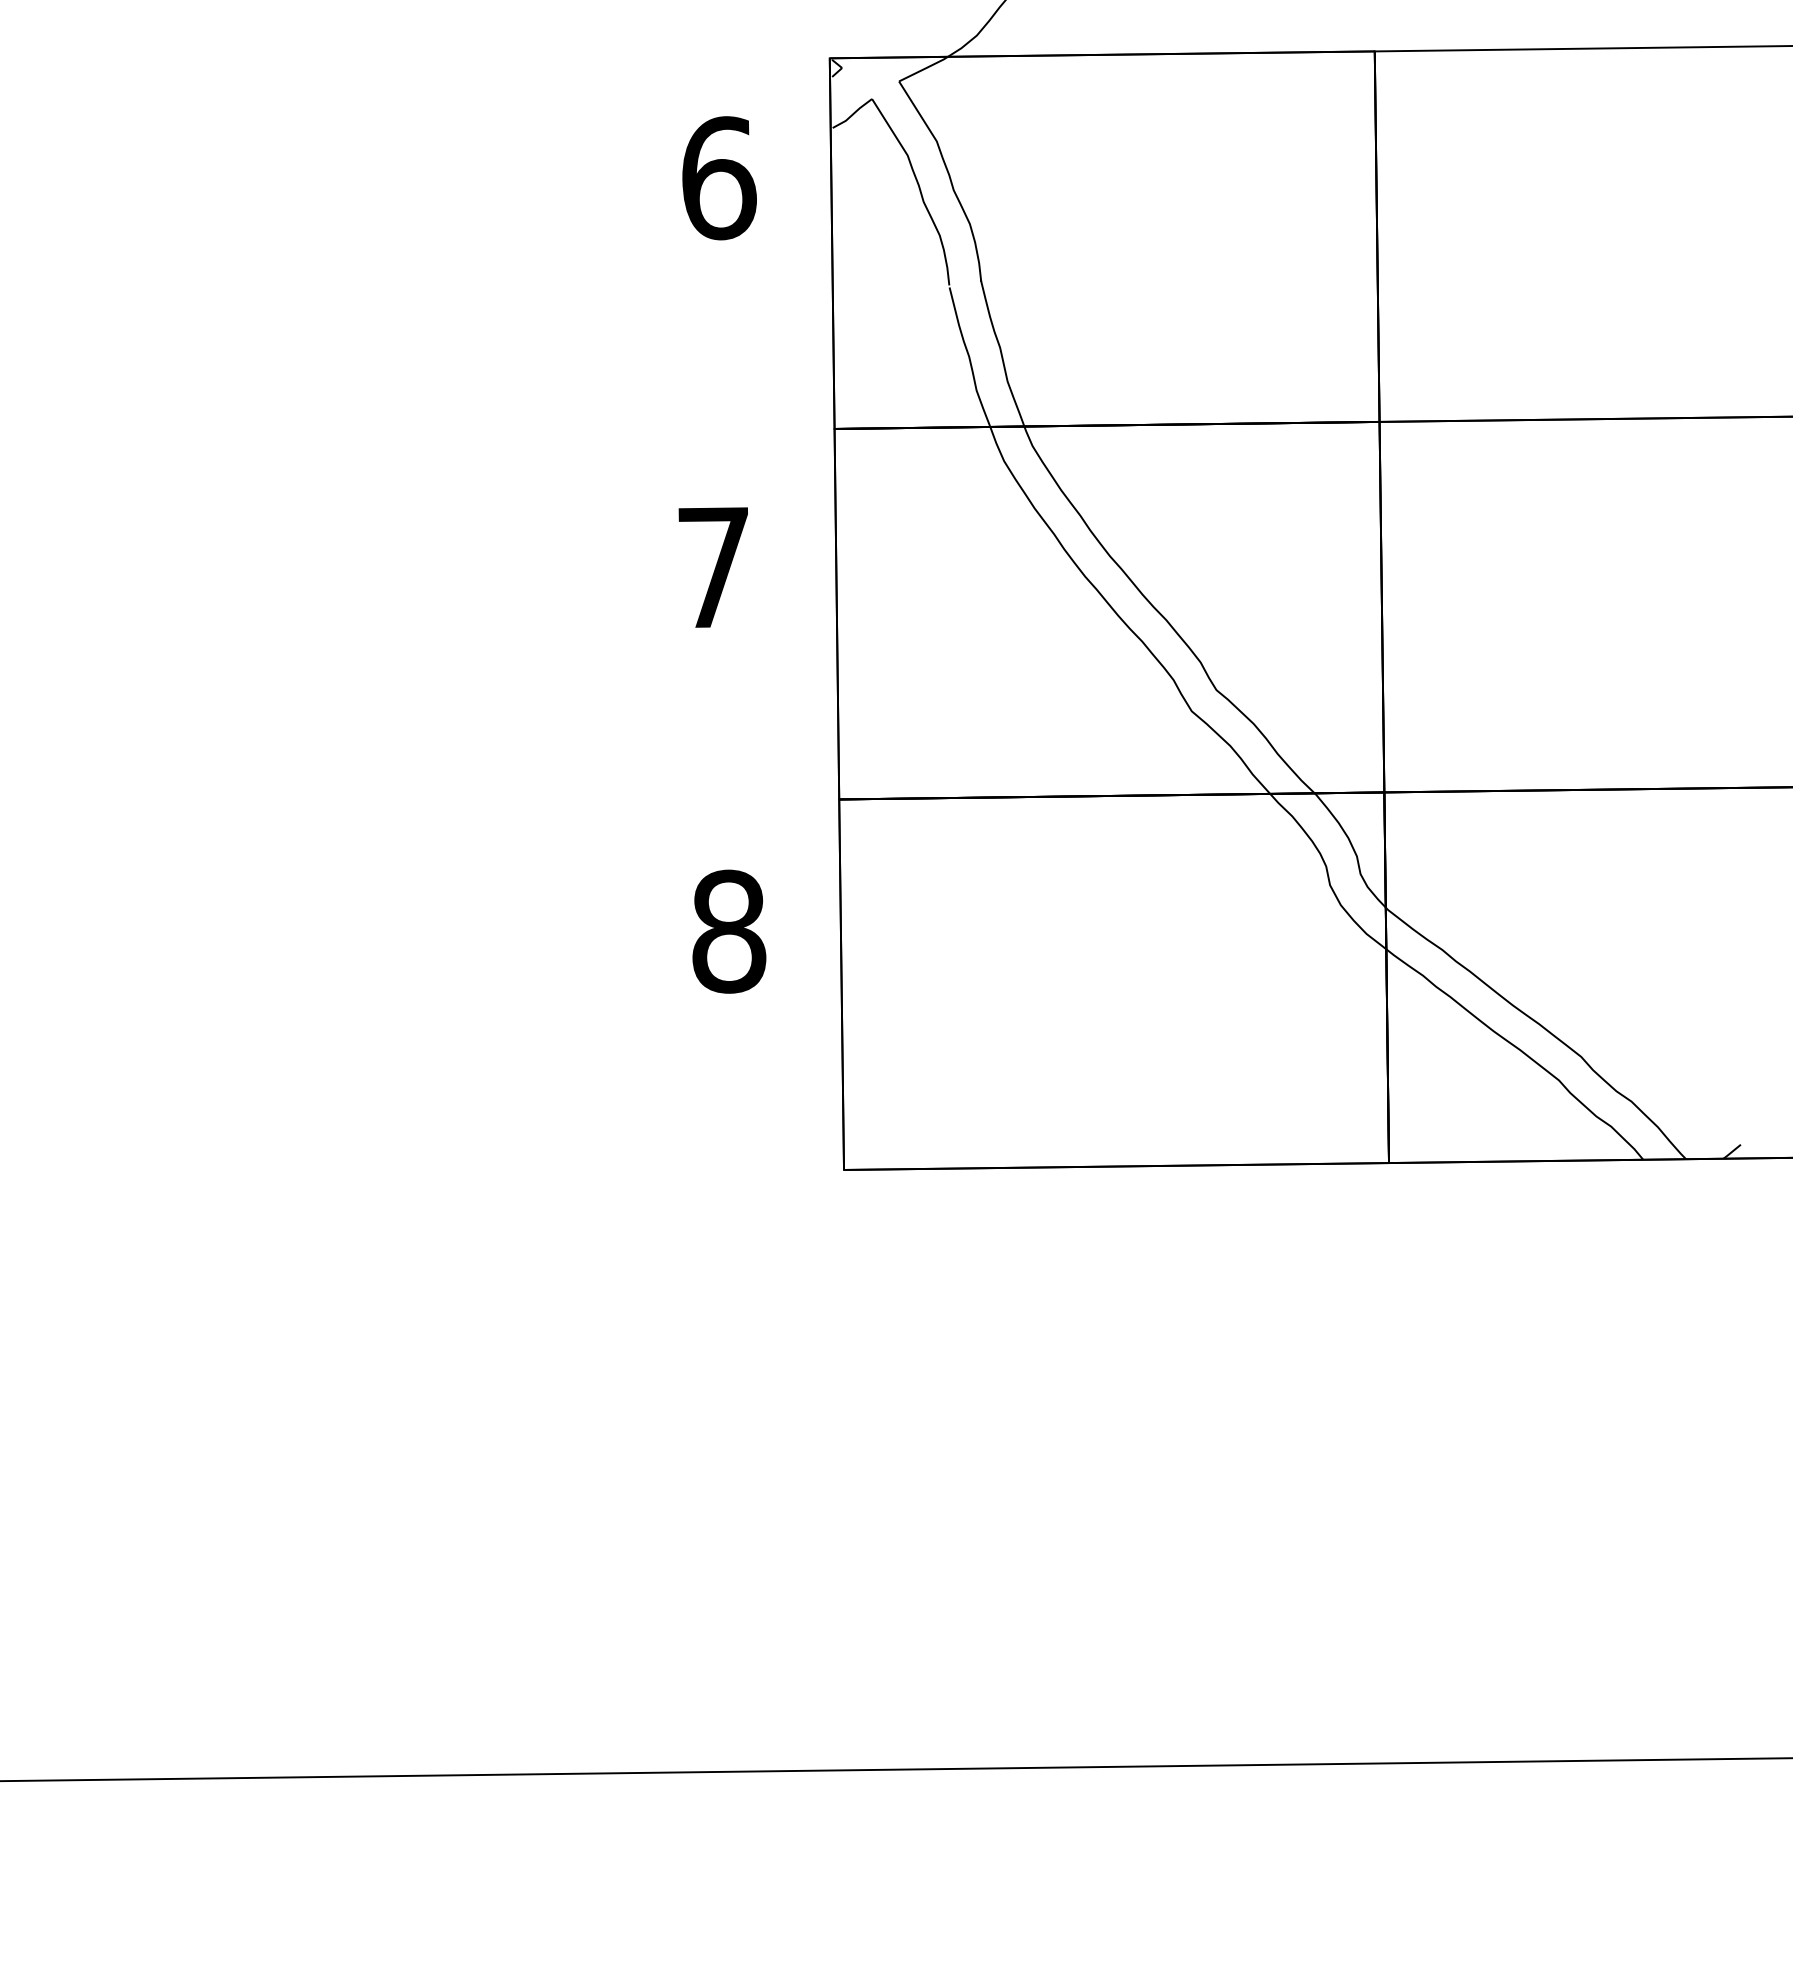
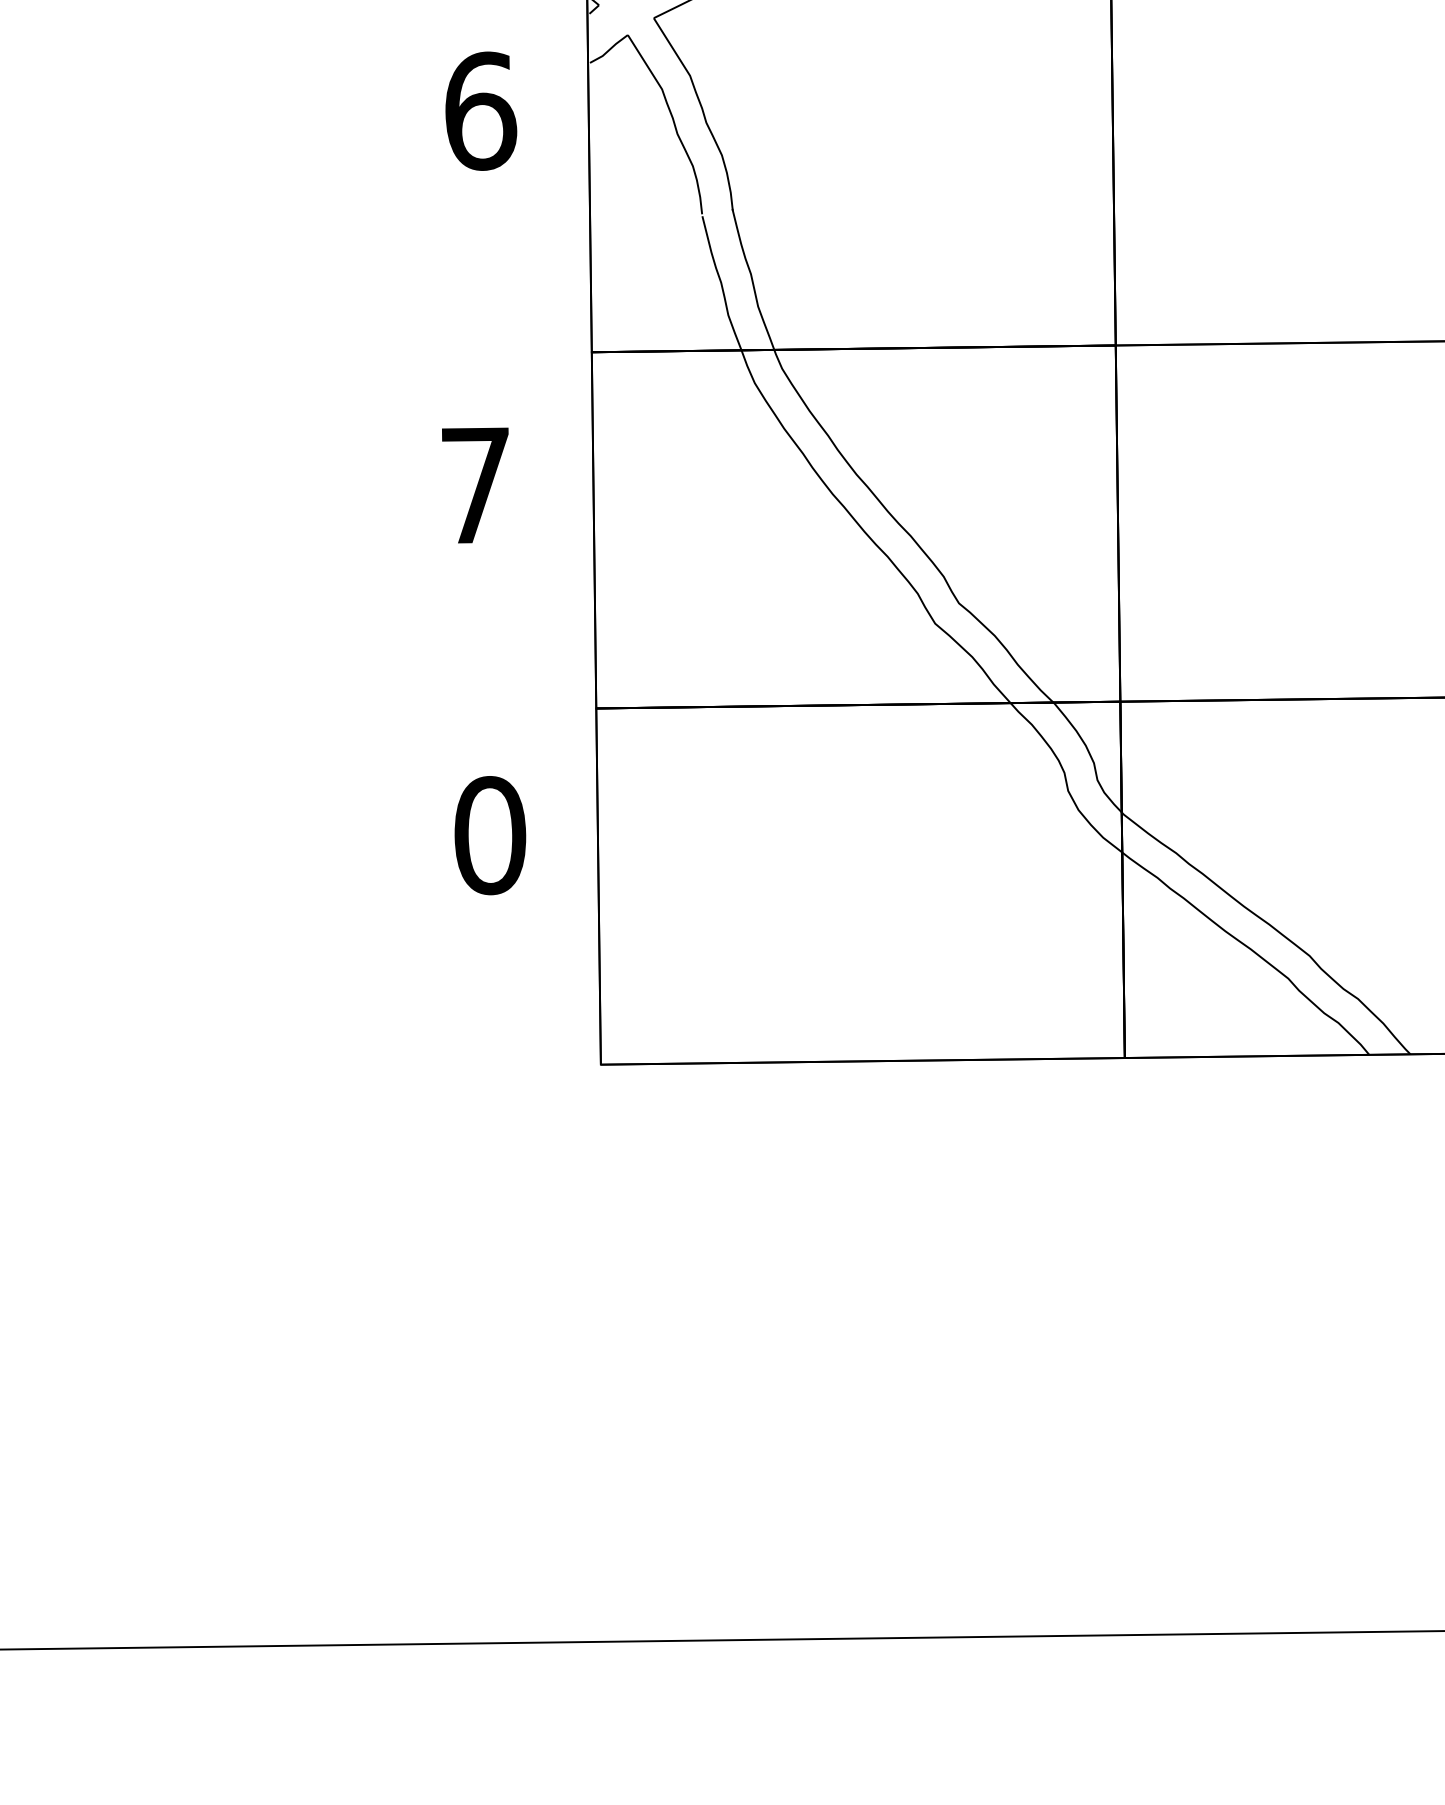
text: (729, 931) -> (490, 835), 8 -> 0

